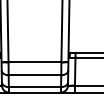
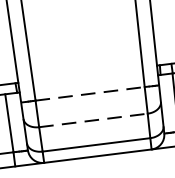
line: (35, 62) -> (91, 93), solid -> dashed
line: (35, 75) -> (94, 120), solid -> dashed

